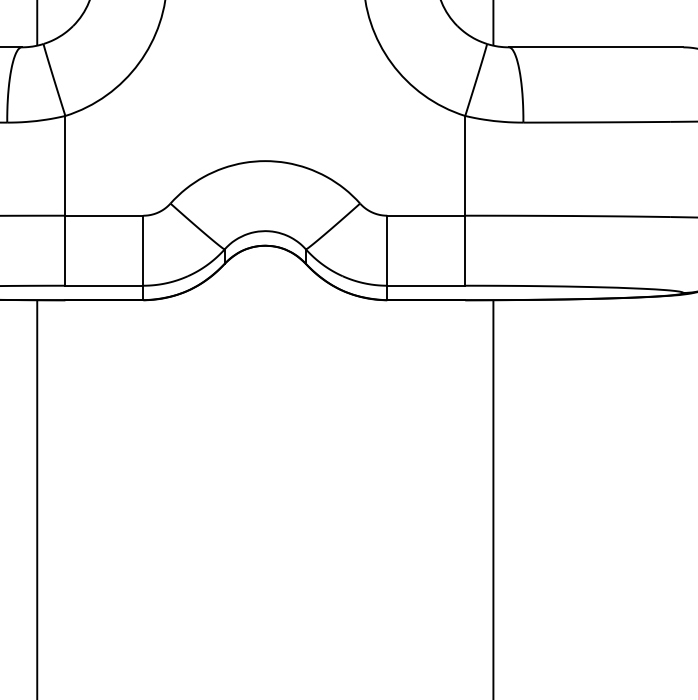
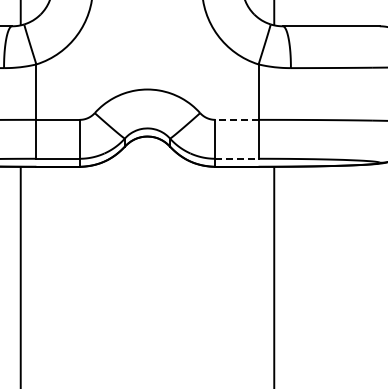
line: (425, 215) -> (236, 119), solid -> dashed
line: (425, 285) -> (236, 158), solid -> dashed

